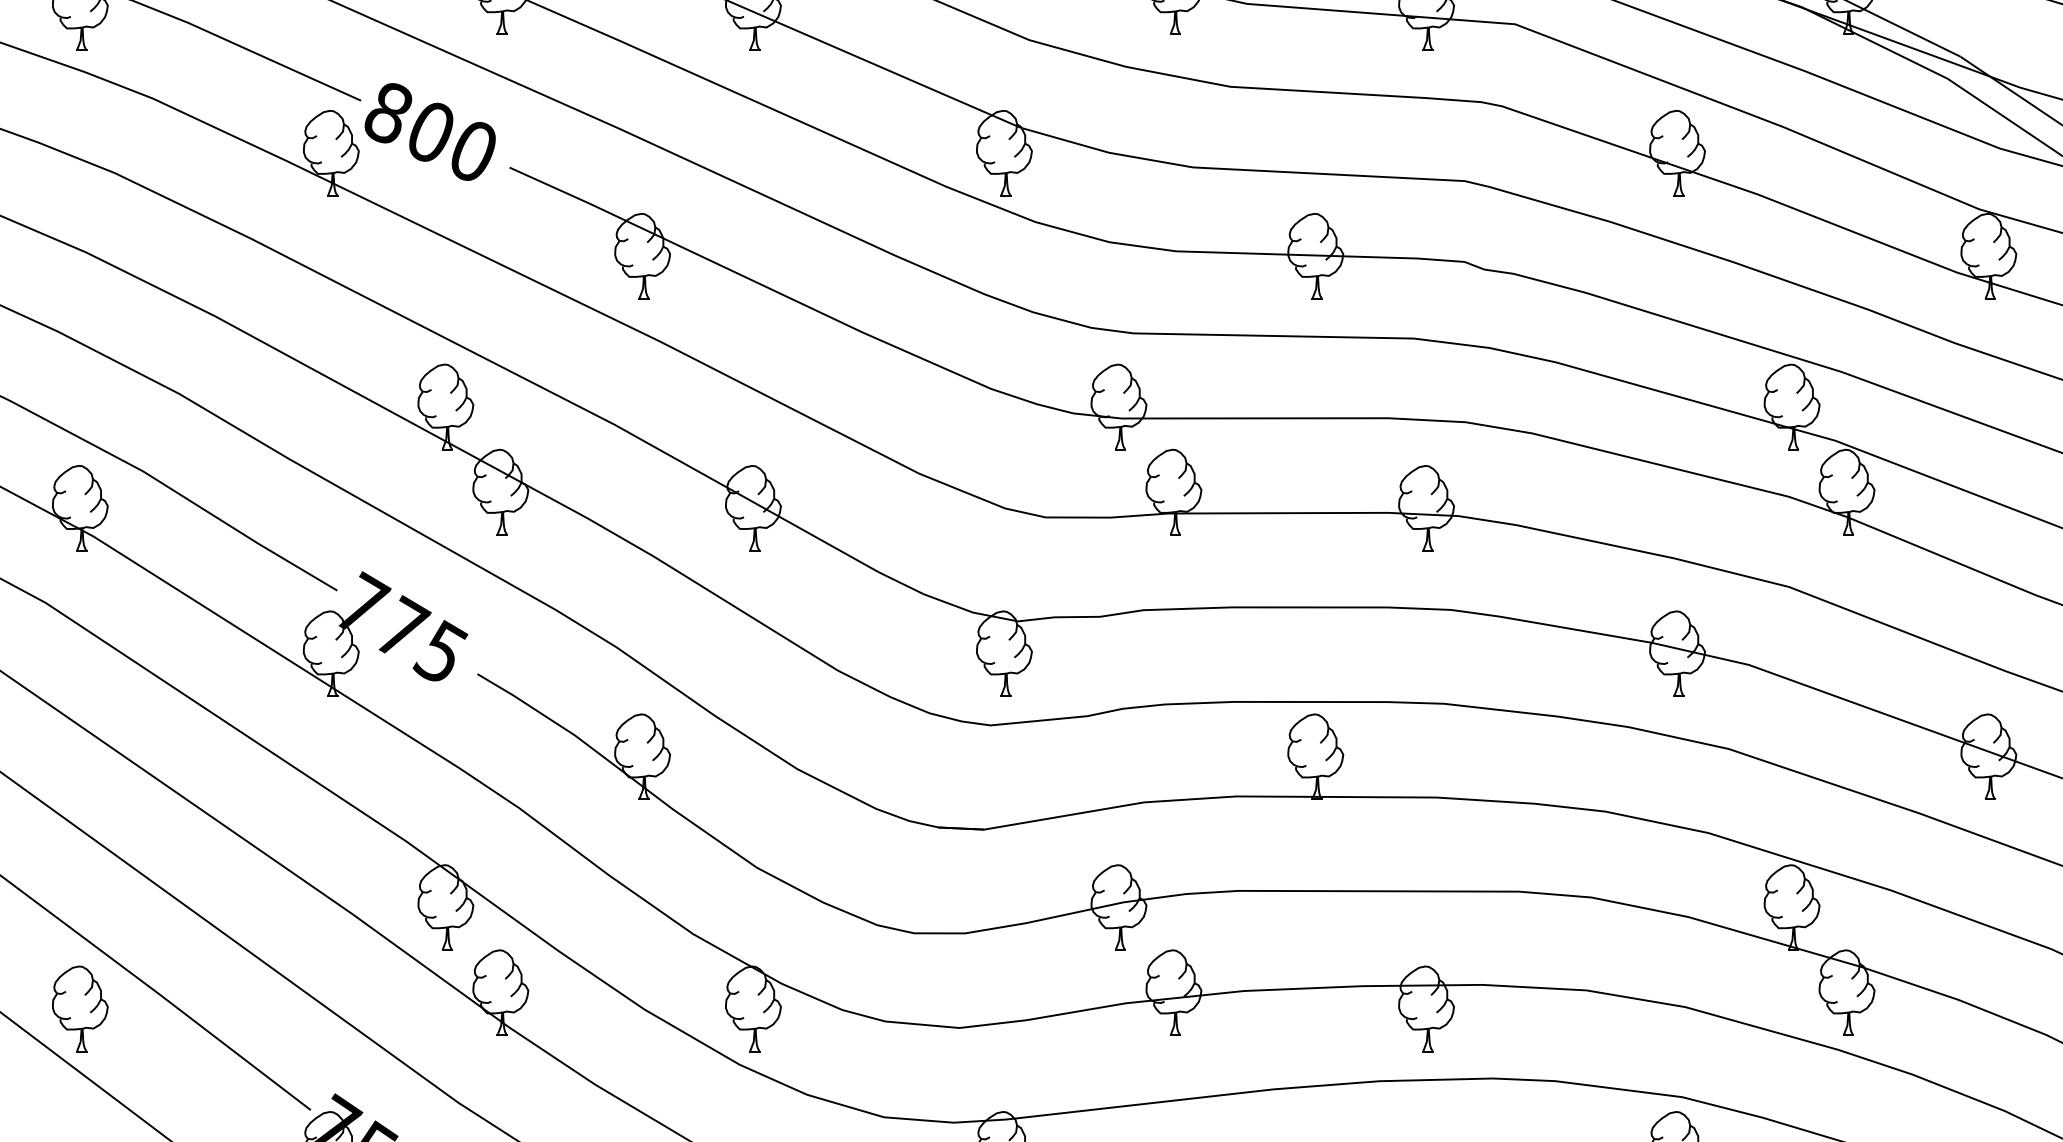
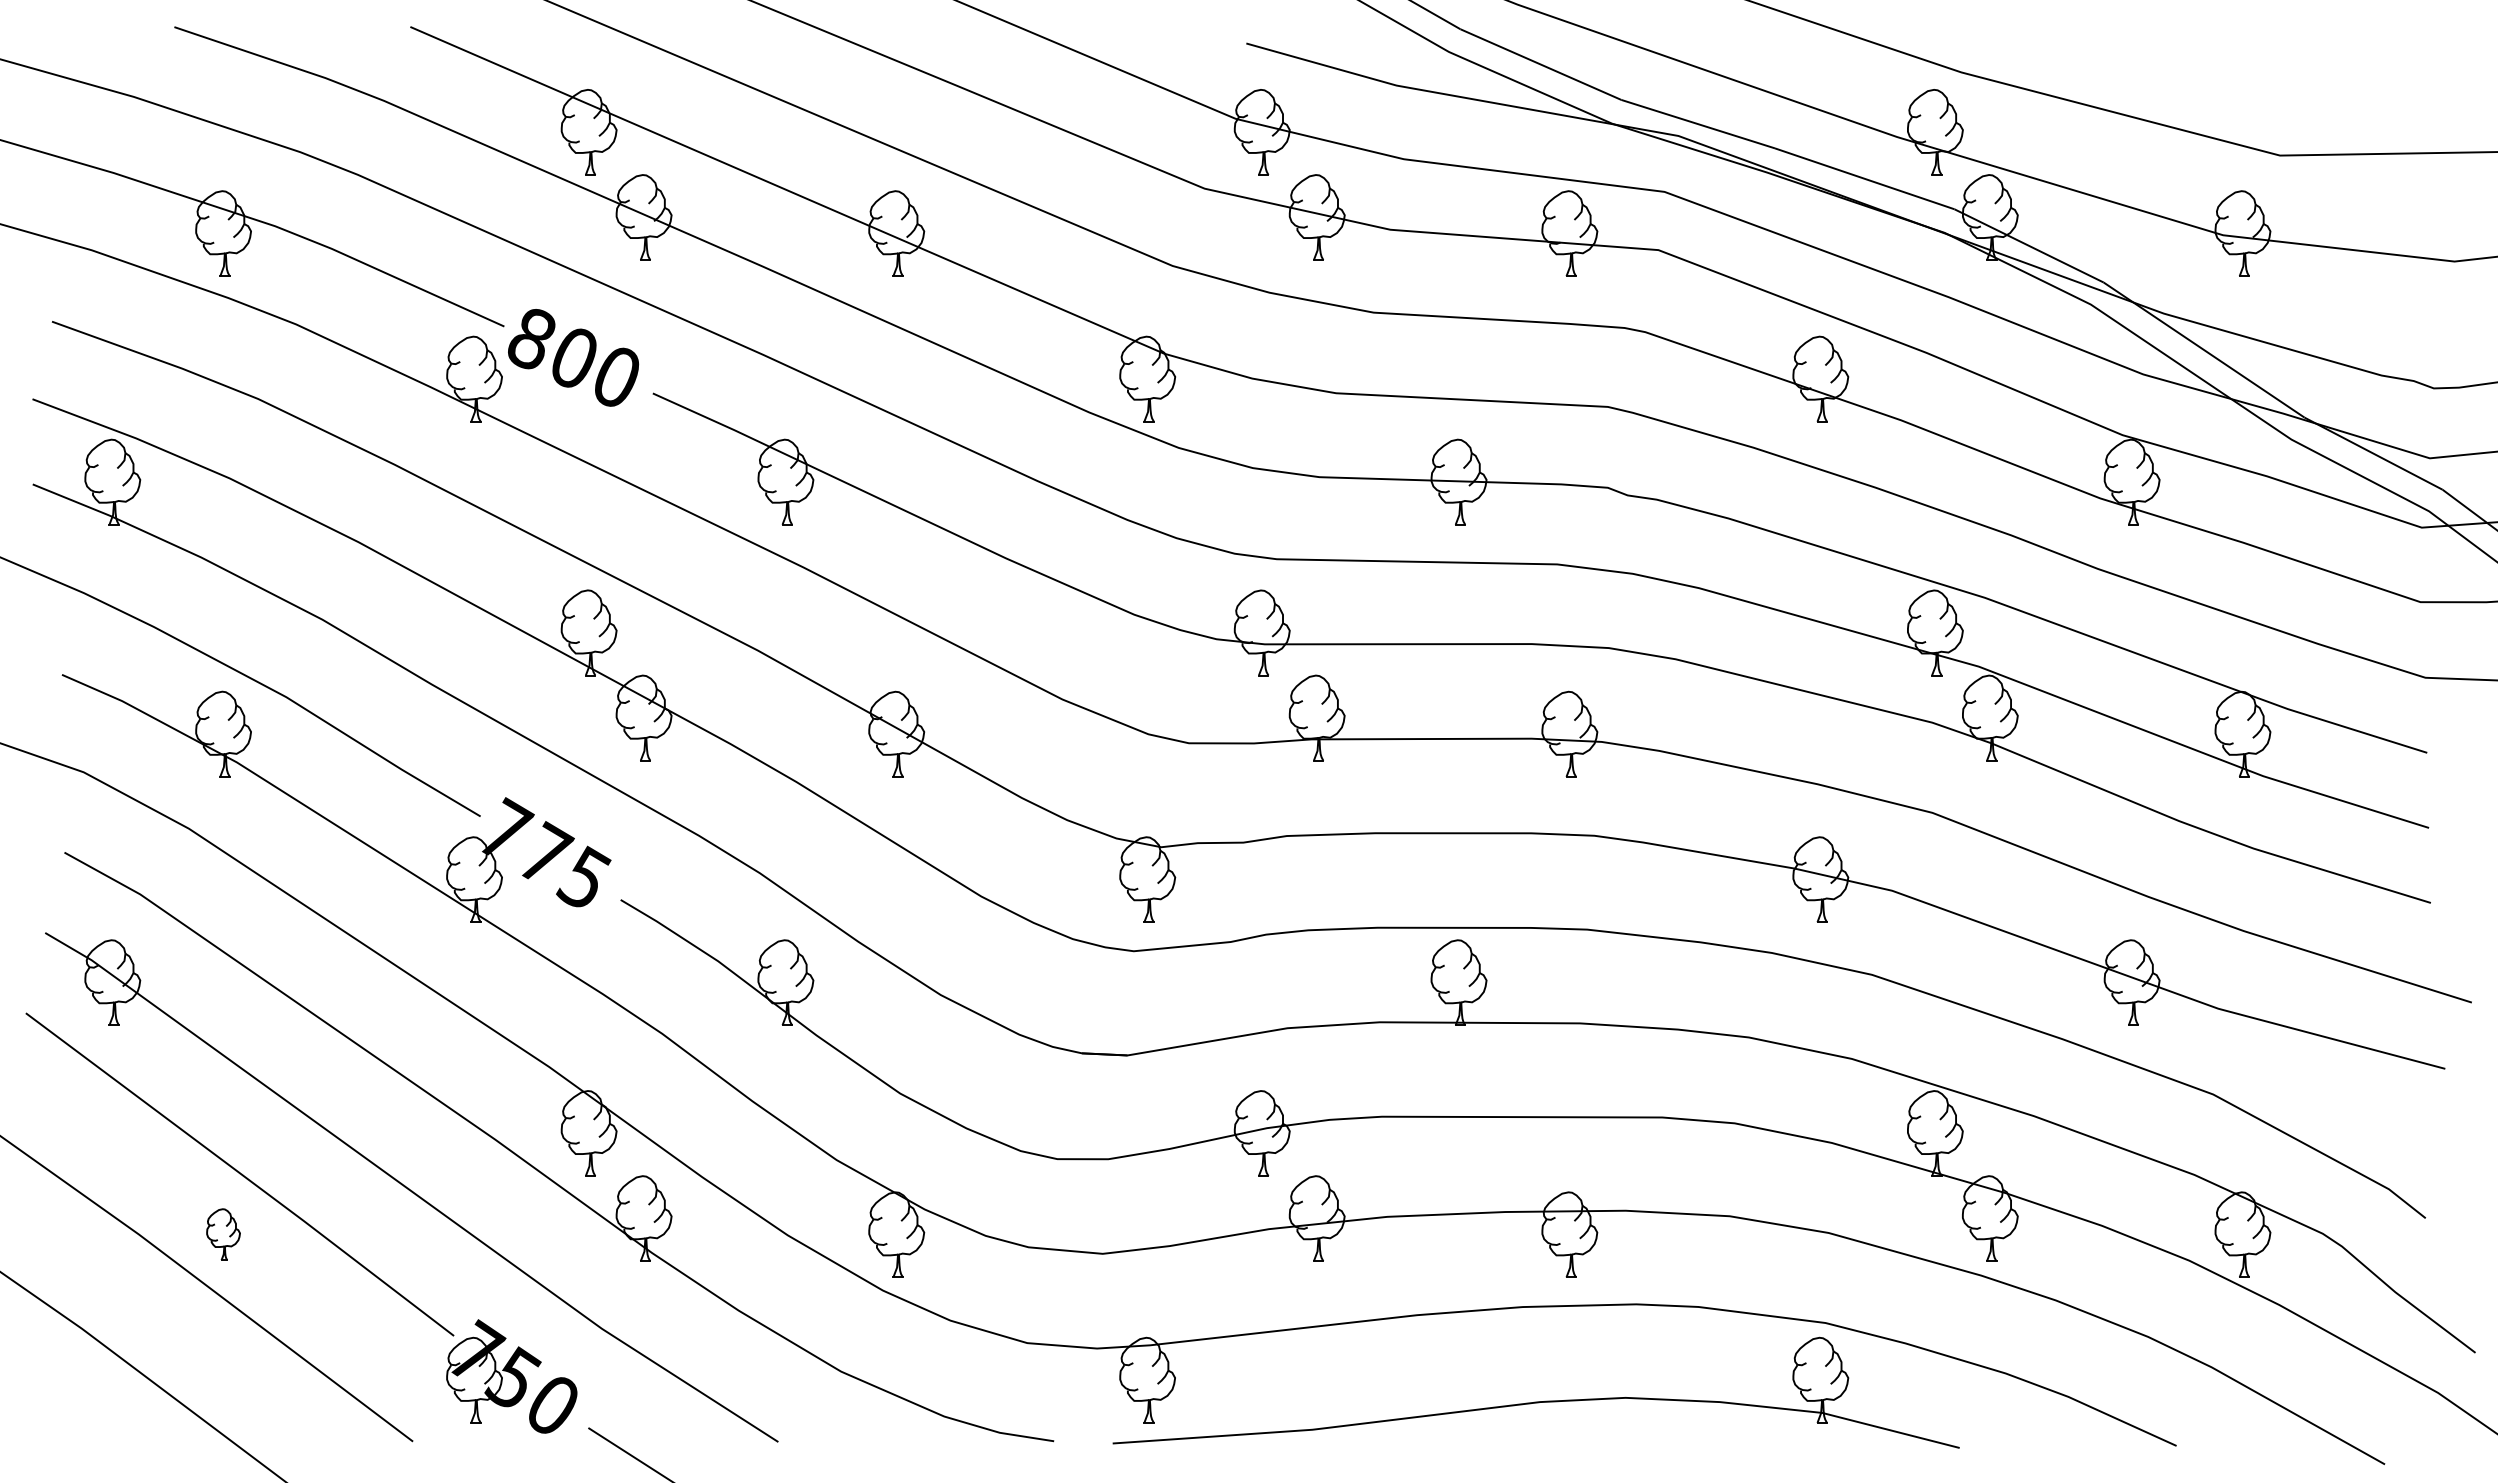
part: (80, 1008) -> (223, 1234), size x0.6

